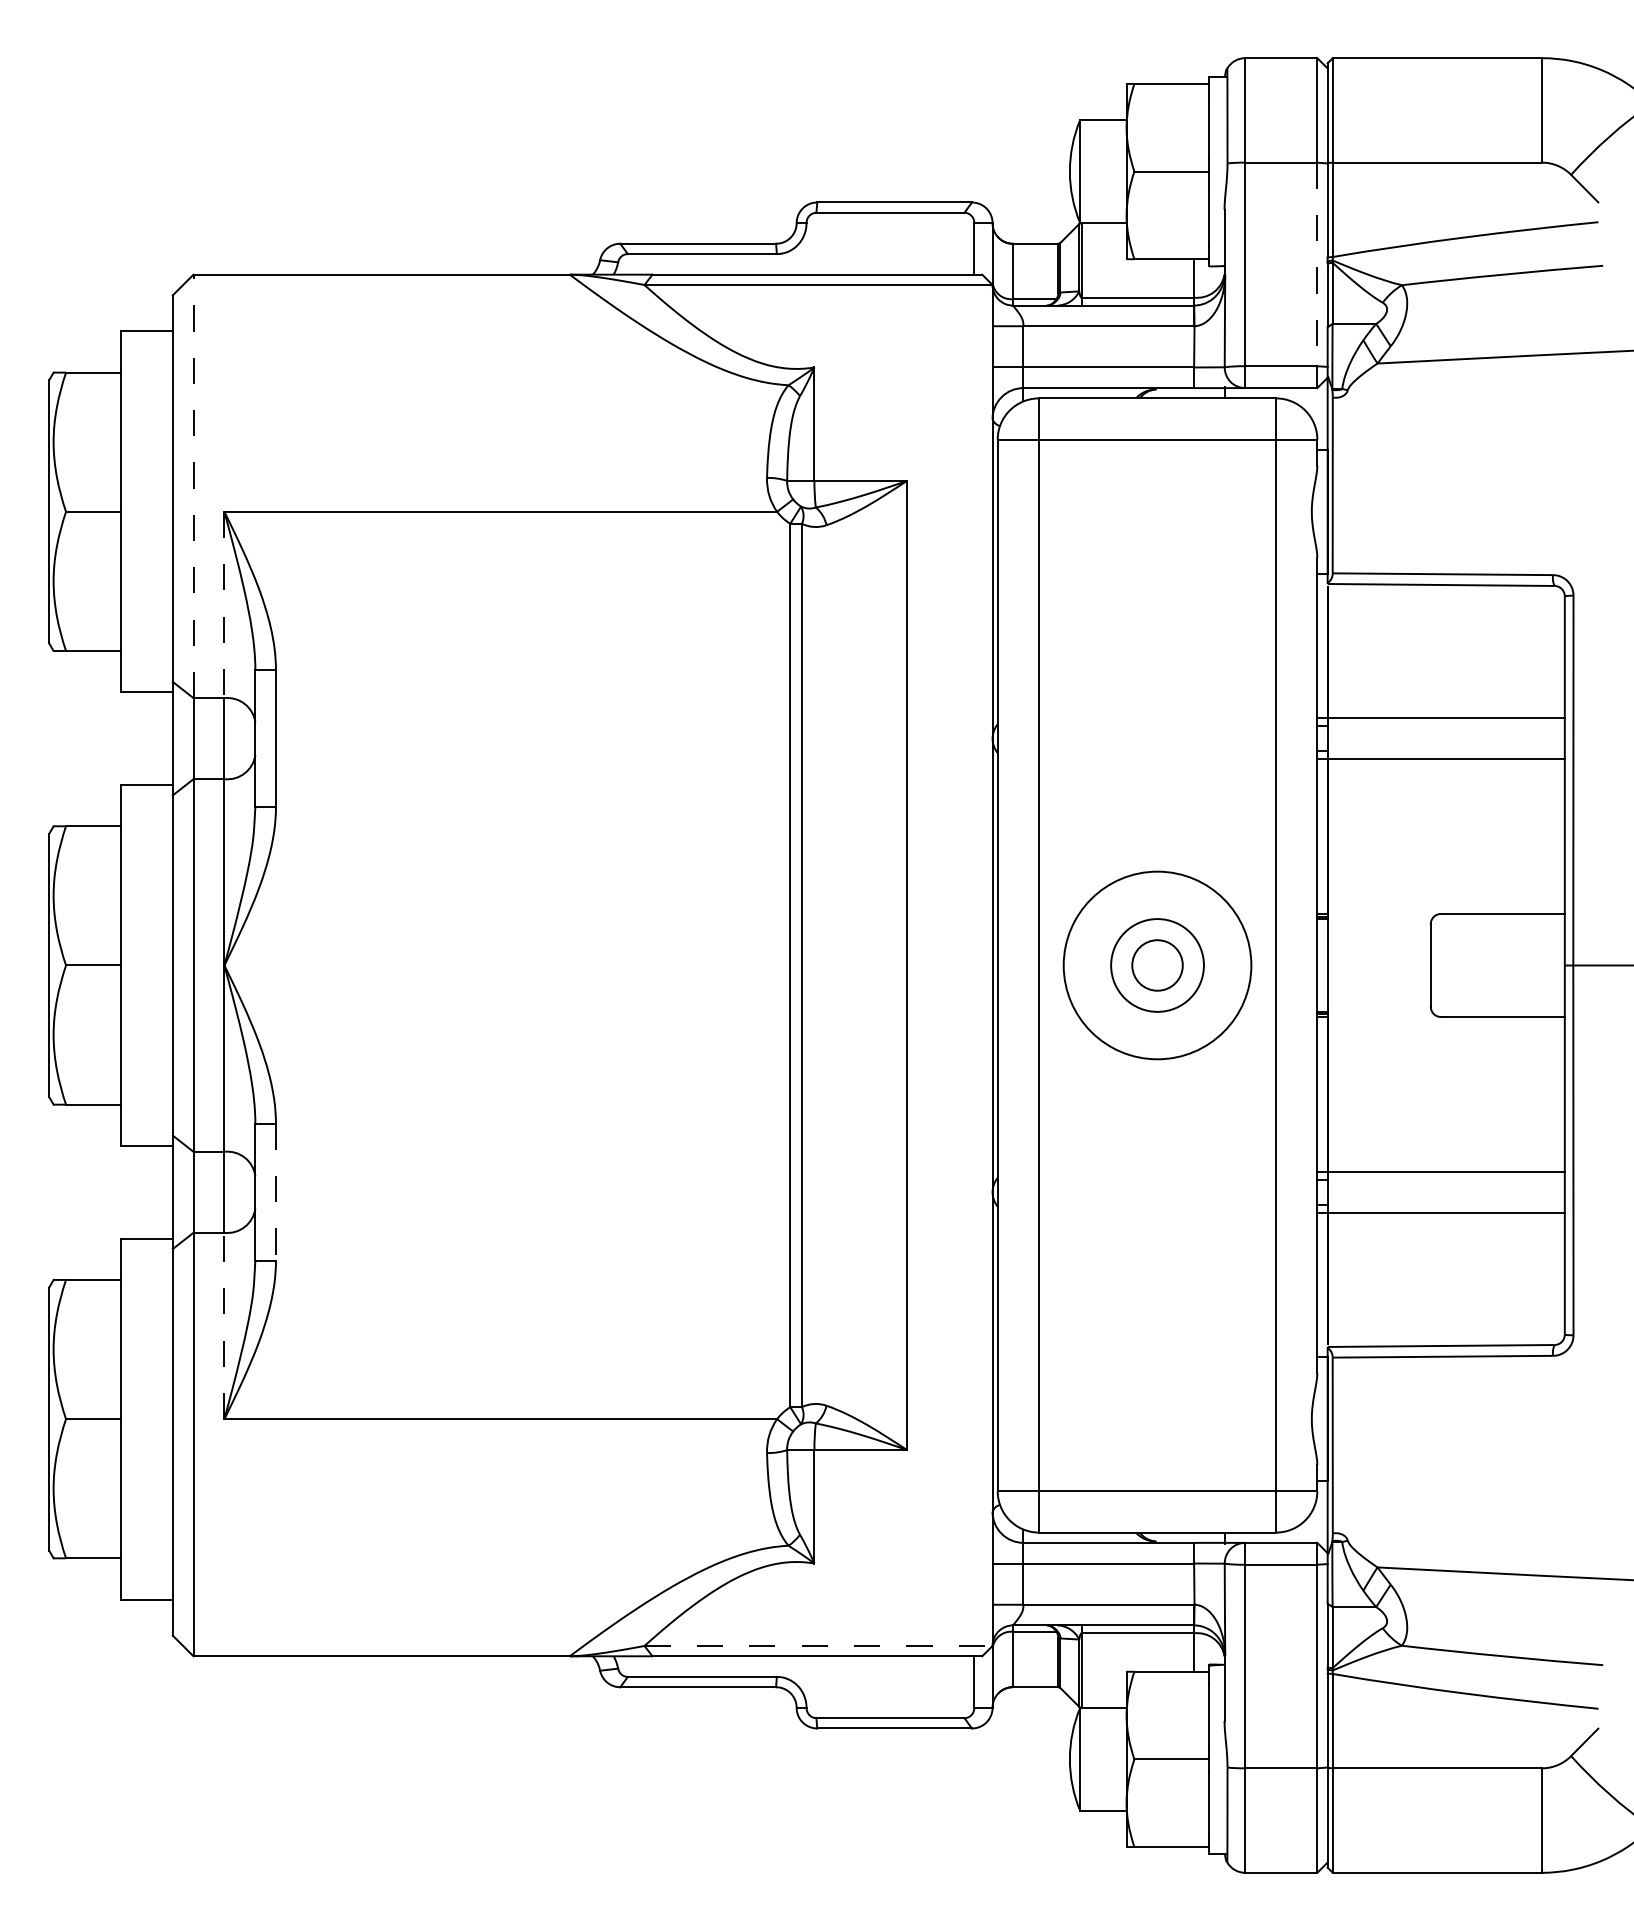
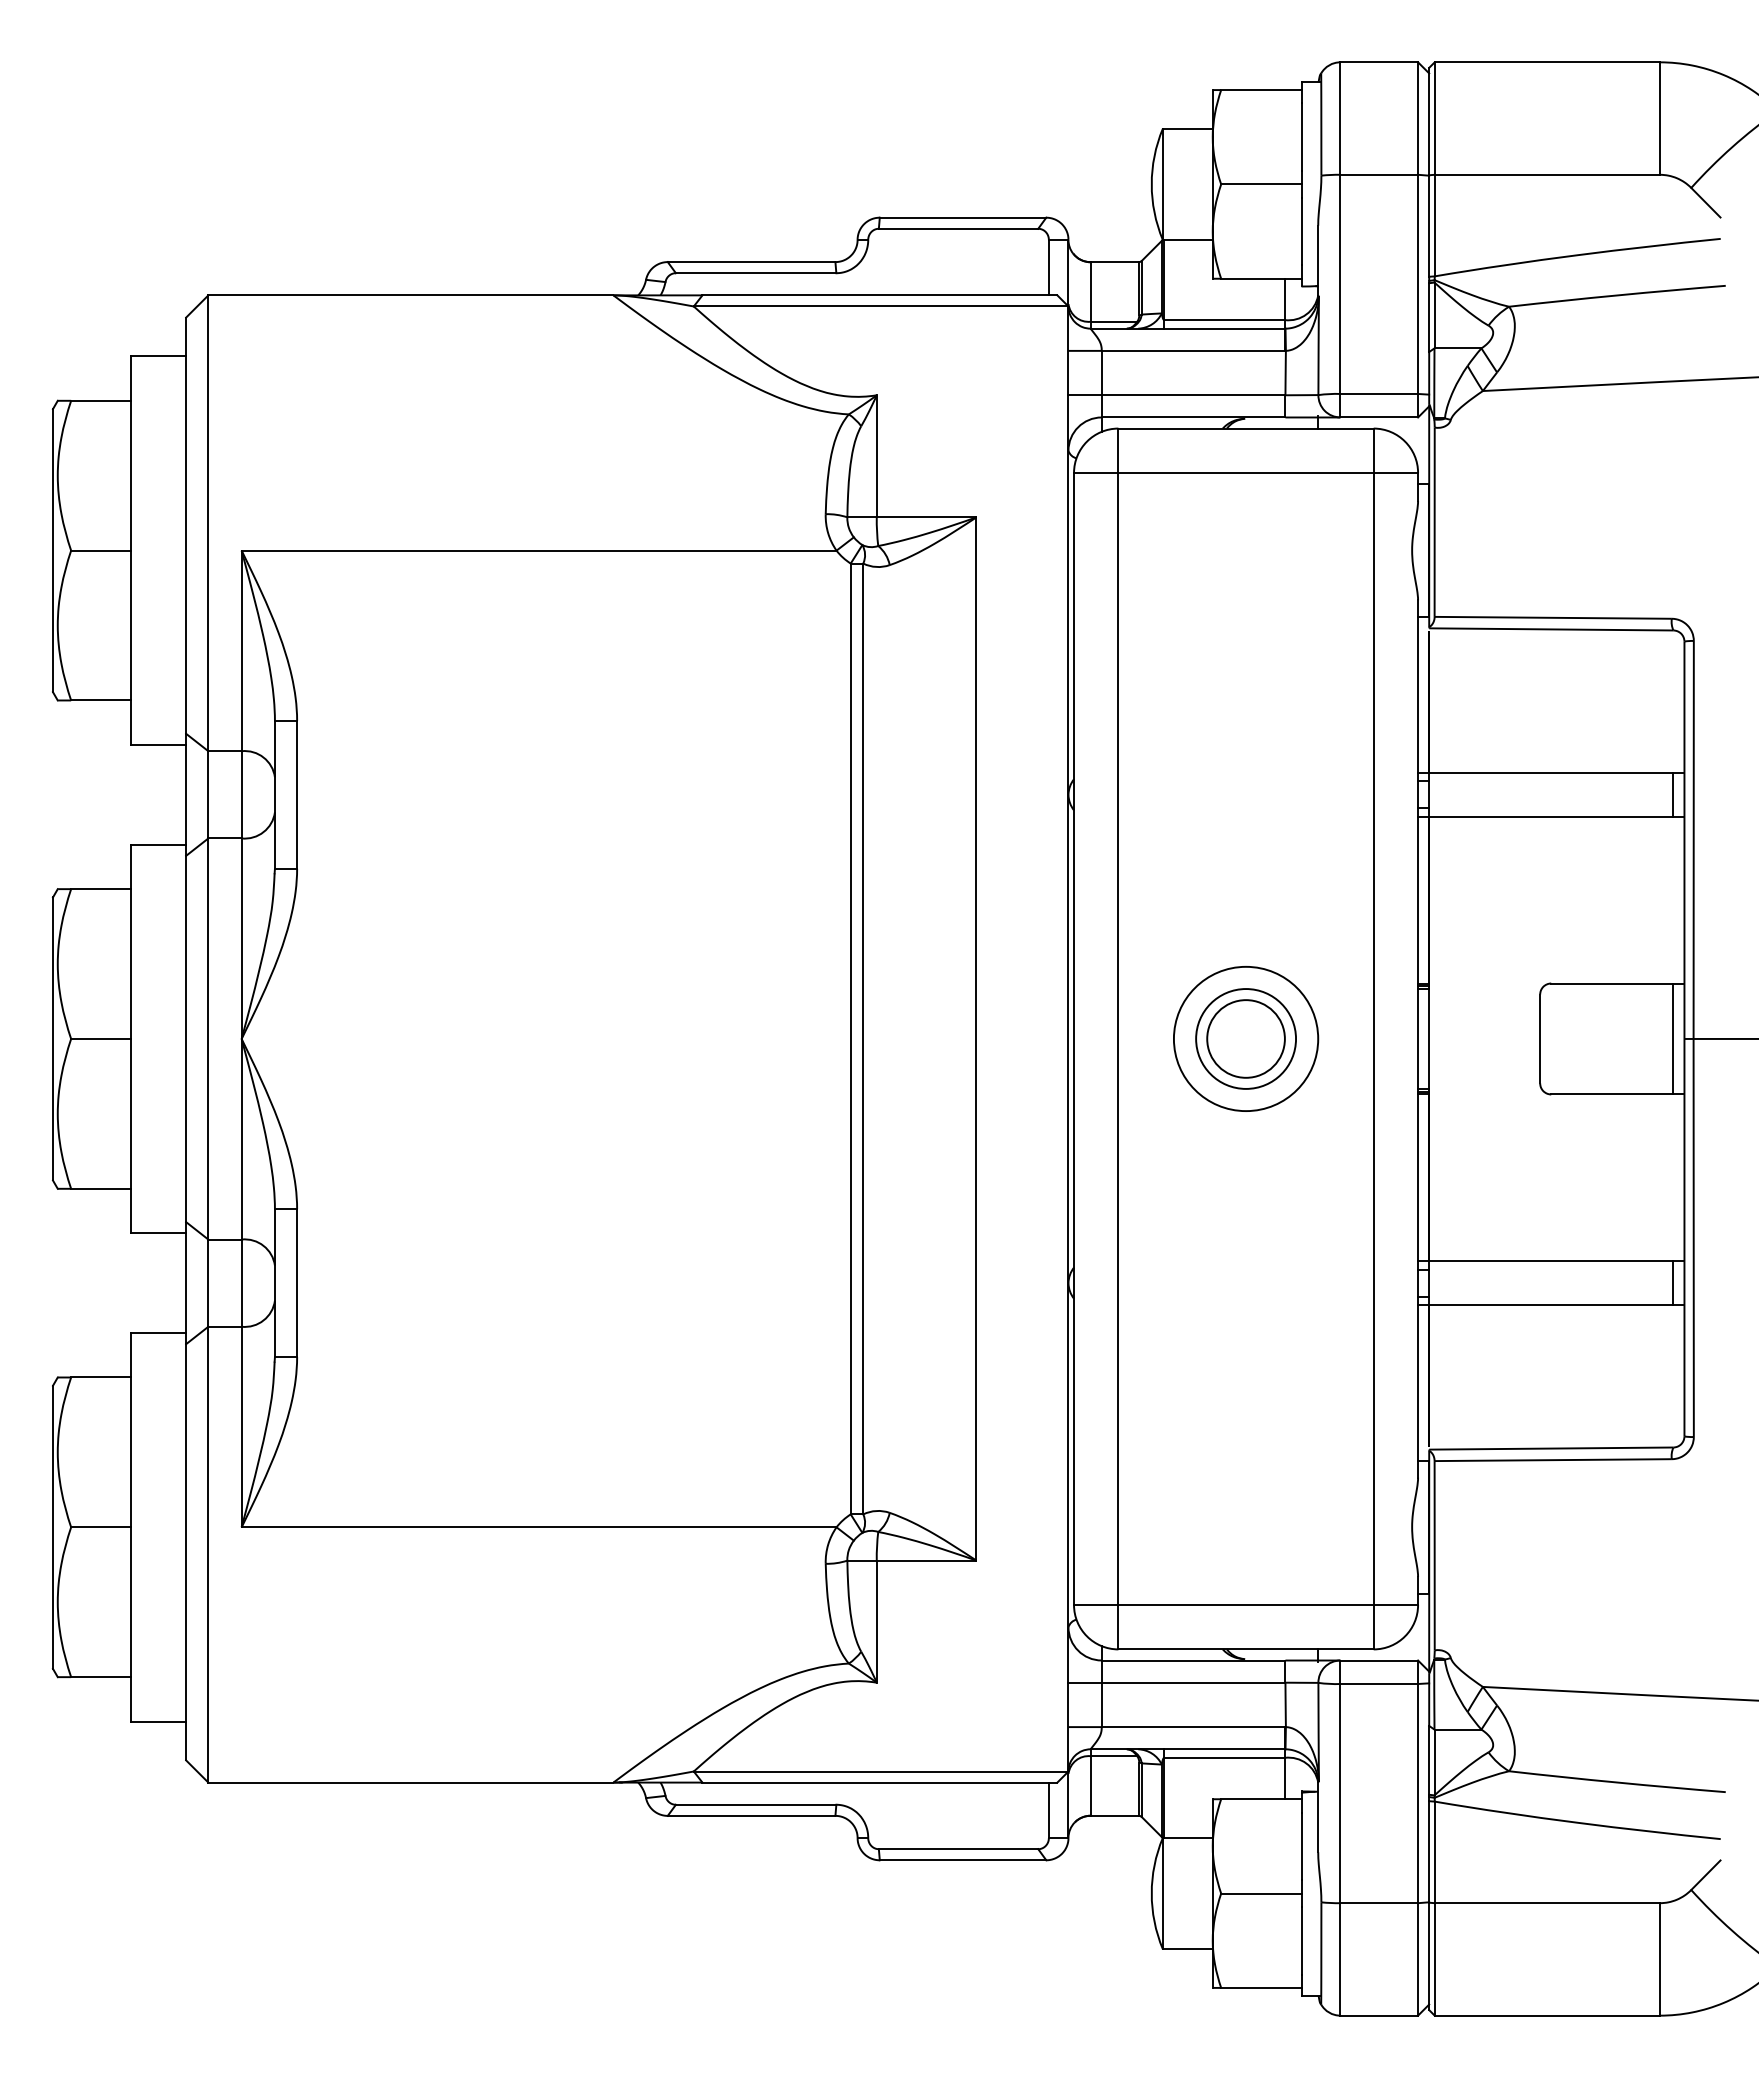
line: (1317, 264) -> (1418, 284), dashed -> solid
line: (193, 486) -> (208, 523), dashed -> solid
line: (224, 605) -> (241, 651), dashed -> solid
line: (1554, 738) -> (1673, 794), added
circle: (1157, 965) -> (1245, 1038), size x0.71
circle: (1157, 965) -> (1245, 1038), size x1.43
line: (1554, 965) -> (1673, 1038), added
line: (1554, 1191) -> (1673, 1282), added
line: (276, 1192) -> (297, 1283), dashed -> solid
line: (224, 1325) -> (241, 1426), dashed -> solid
line: (818, 1645) -> (881, 1771), dashed -> solid

